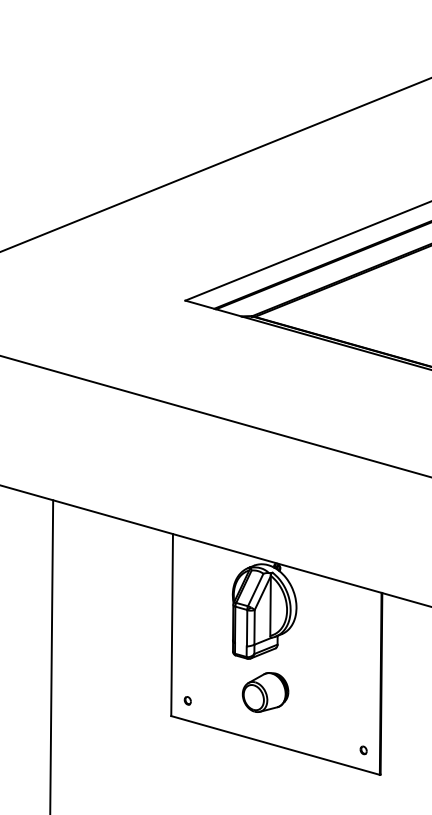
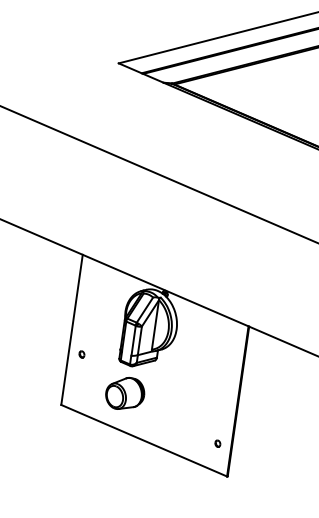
part: (265, 692) -> (125, 393), moved
part: (187, 700) -> (81, 354), moved
part: (363, 750) -> (217, 443), moved

